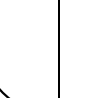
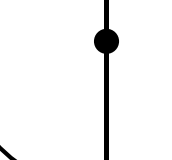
fill: (58, 35) -> (105, 39), added

